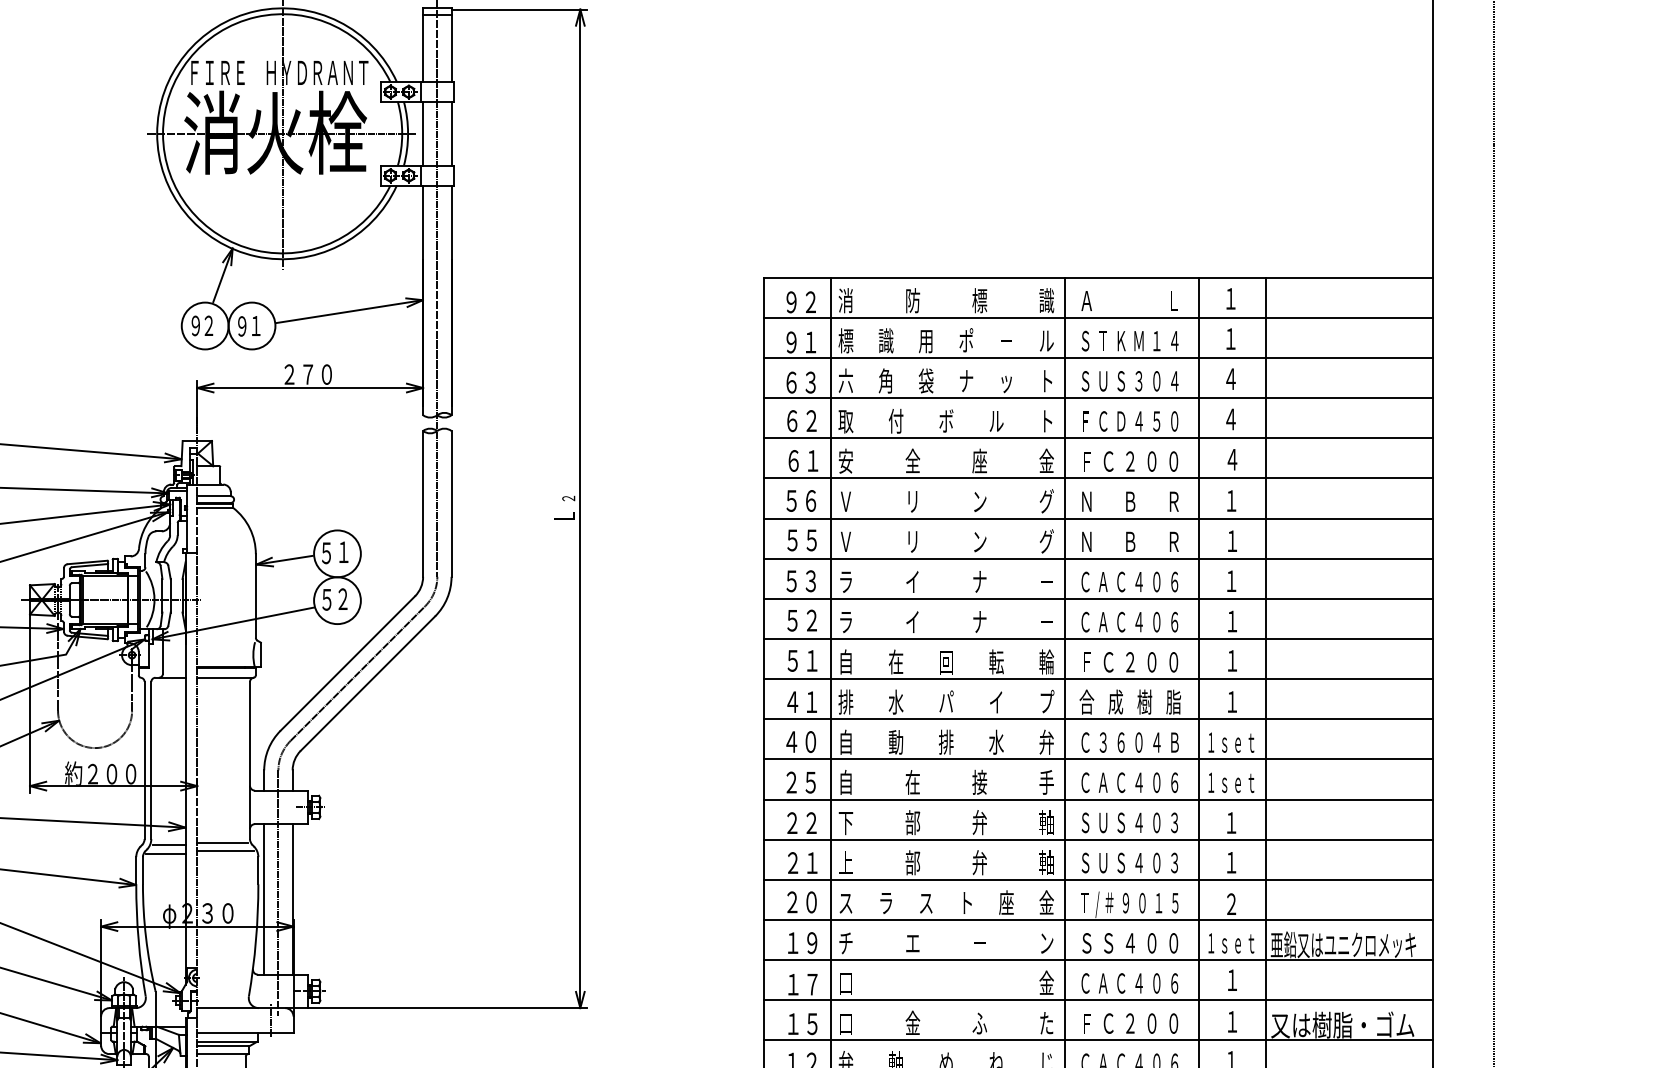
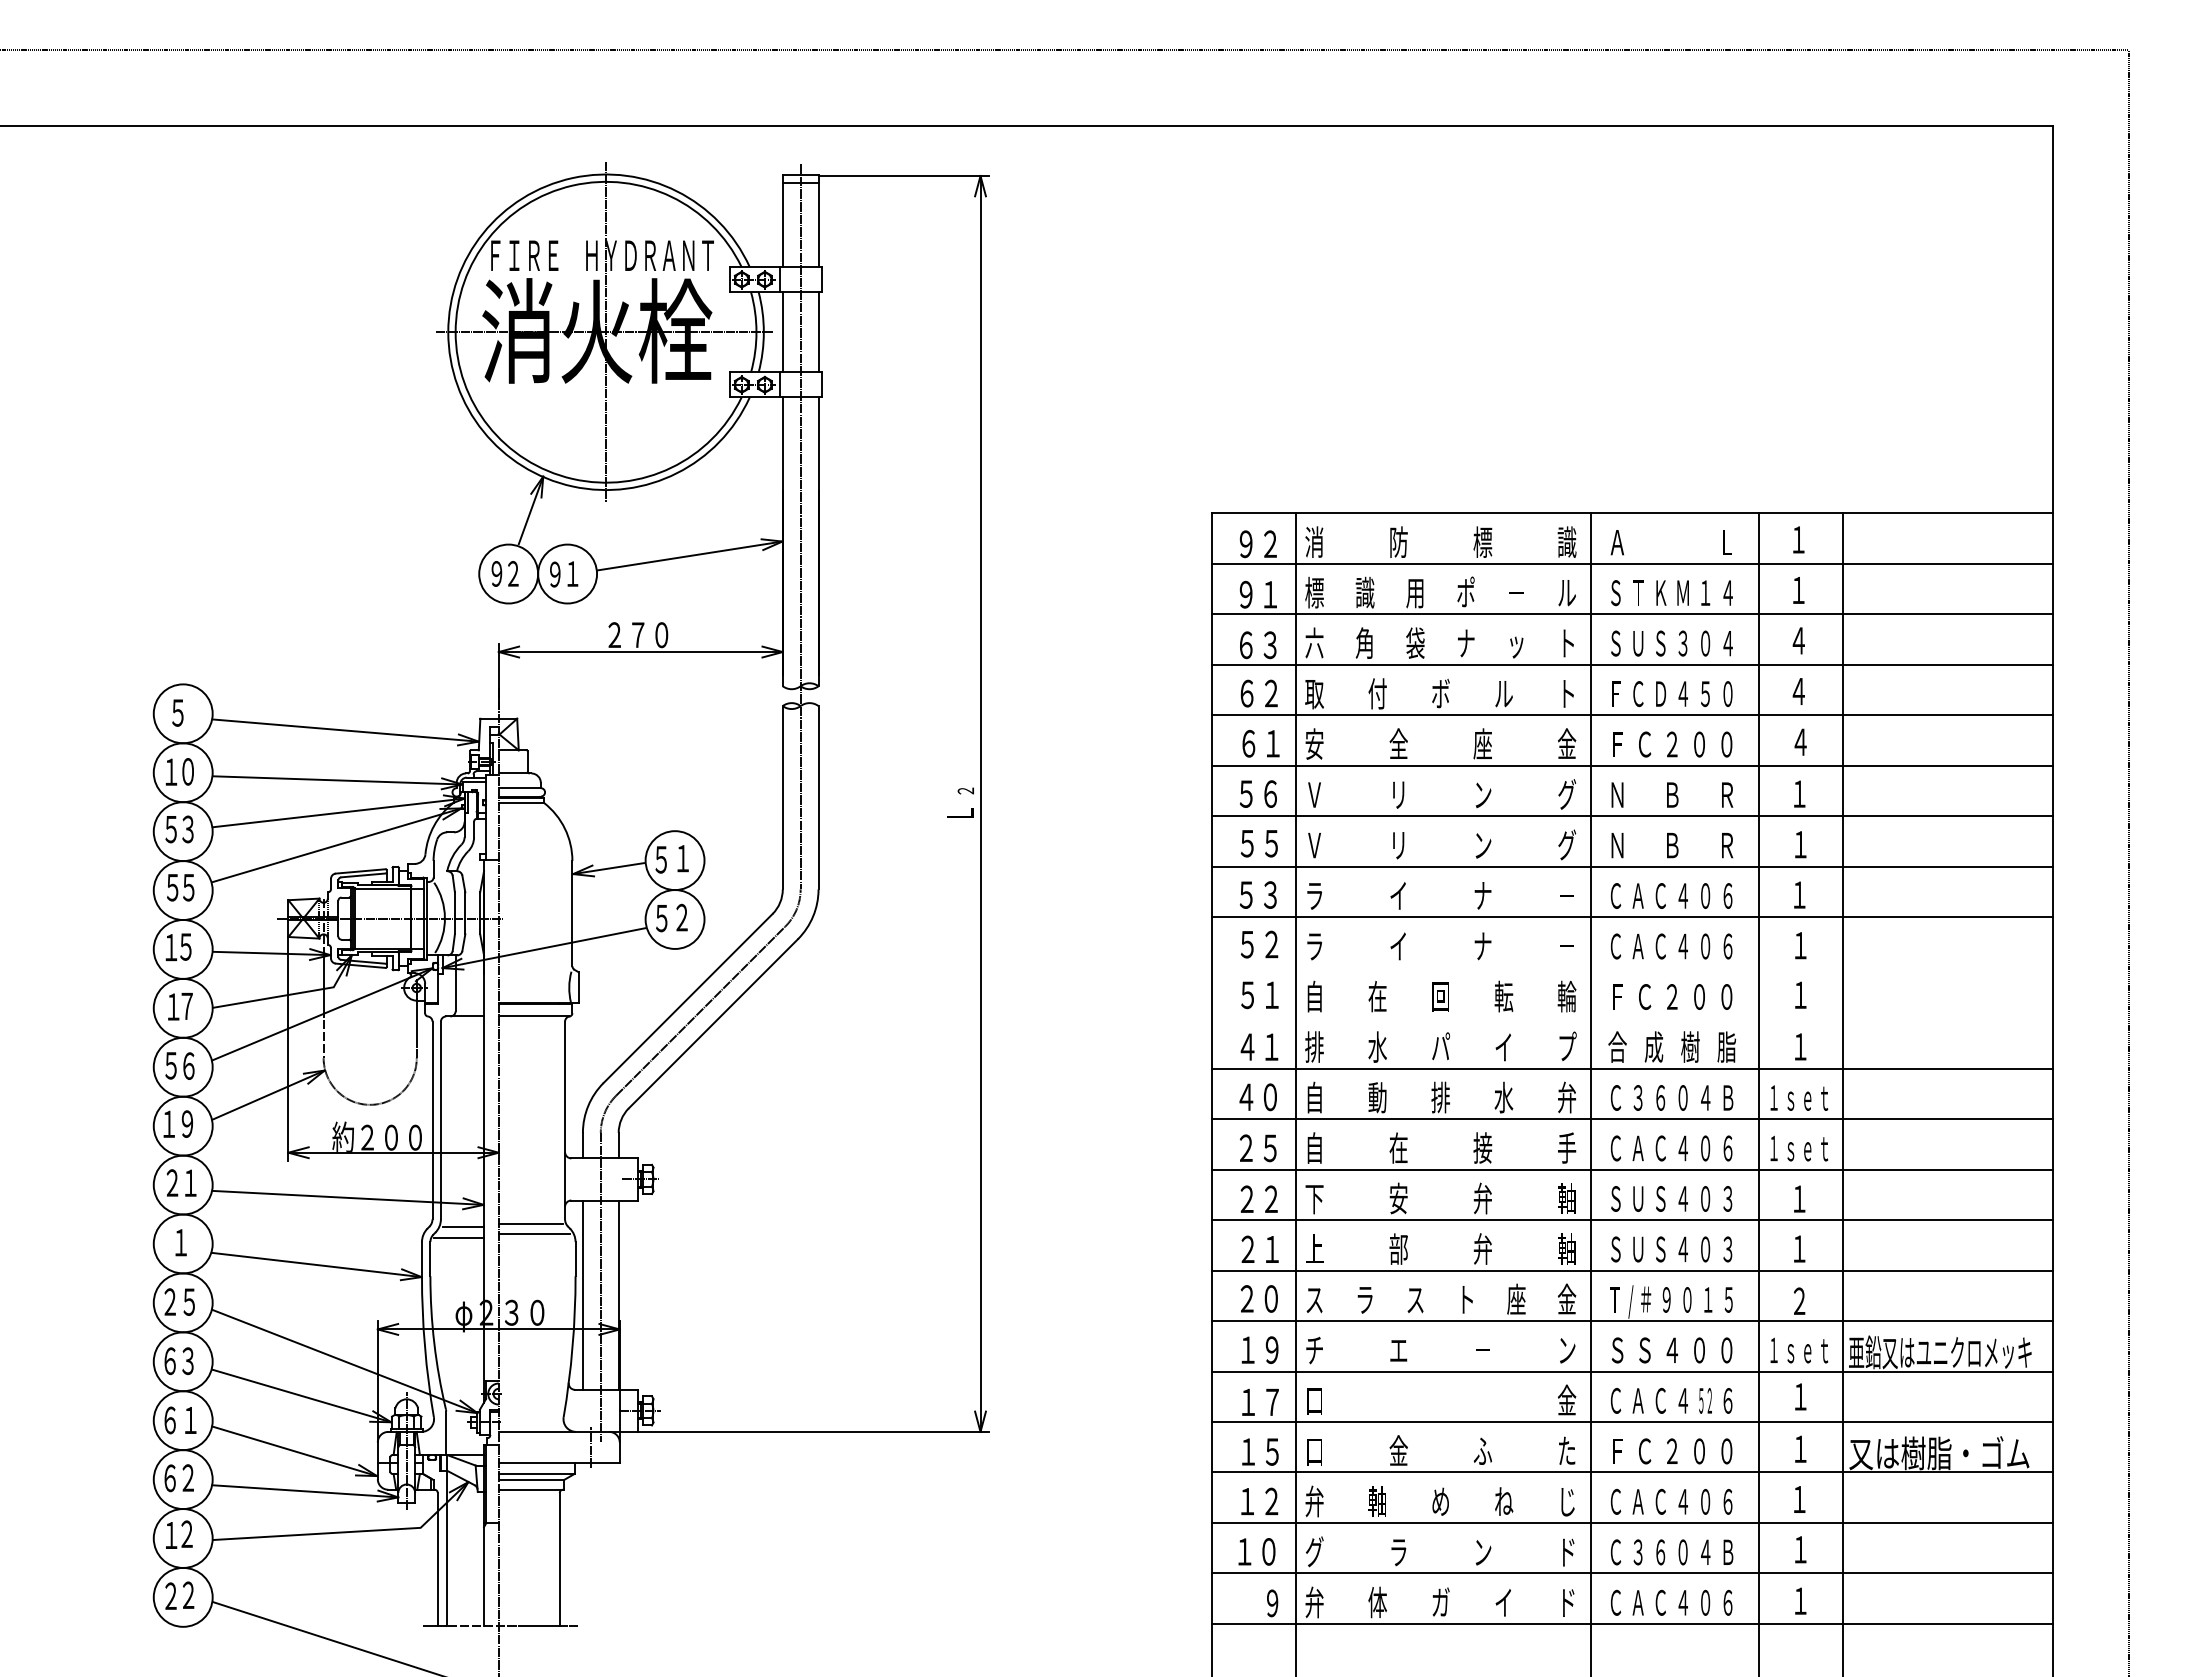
line: (1098, 638) -> (1632, 967), removed
line: (1098, 679) -> (1632, 1018), removed
text: (912, 822) -> (1398, 1198), 部 -> 安
text: (1156, 983) -> (1705, 1400), ０ -> ５２

